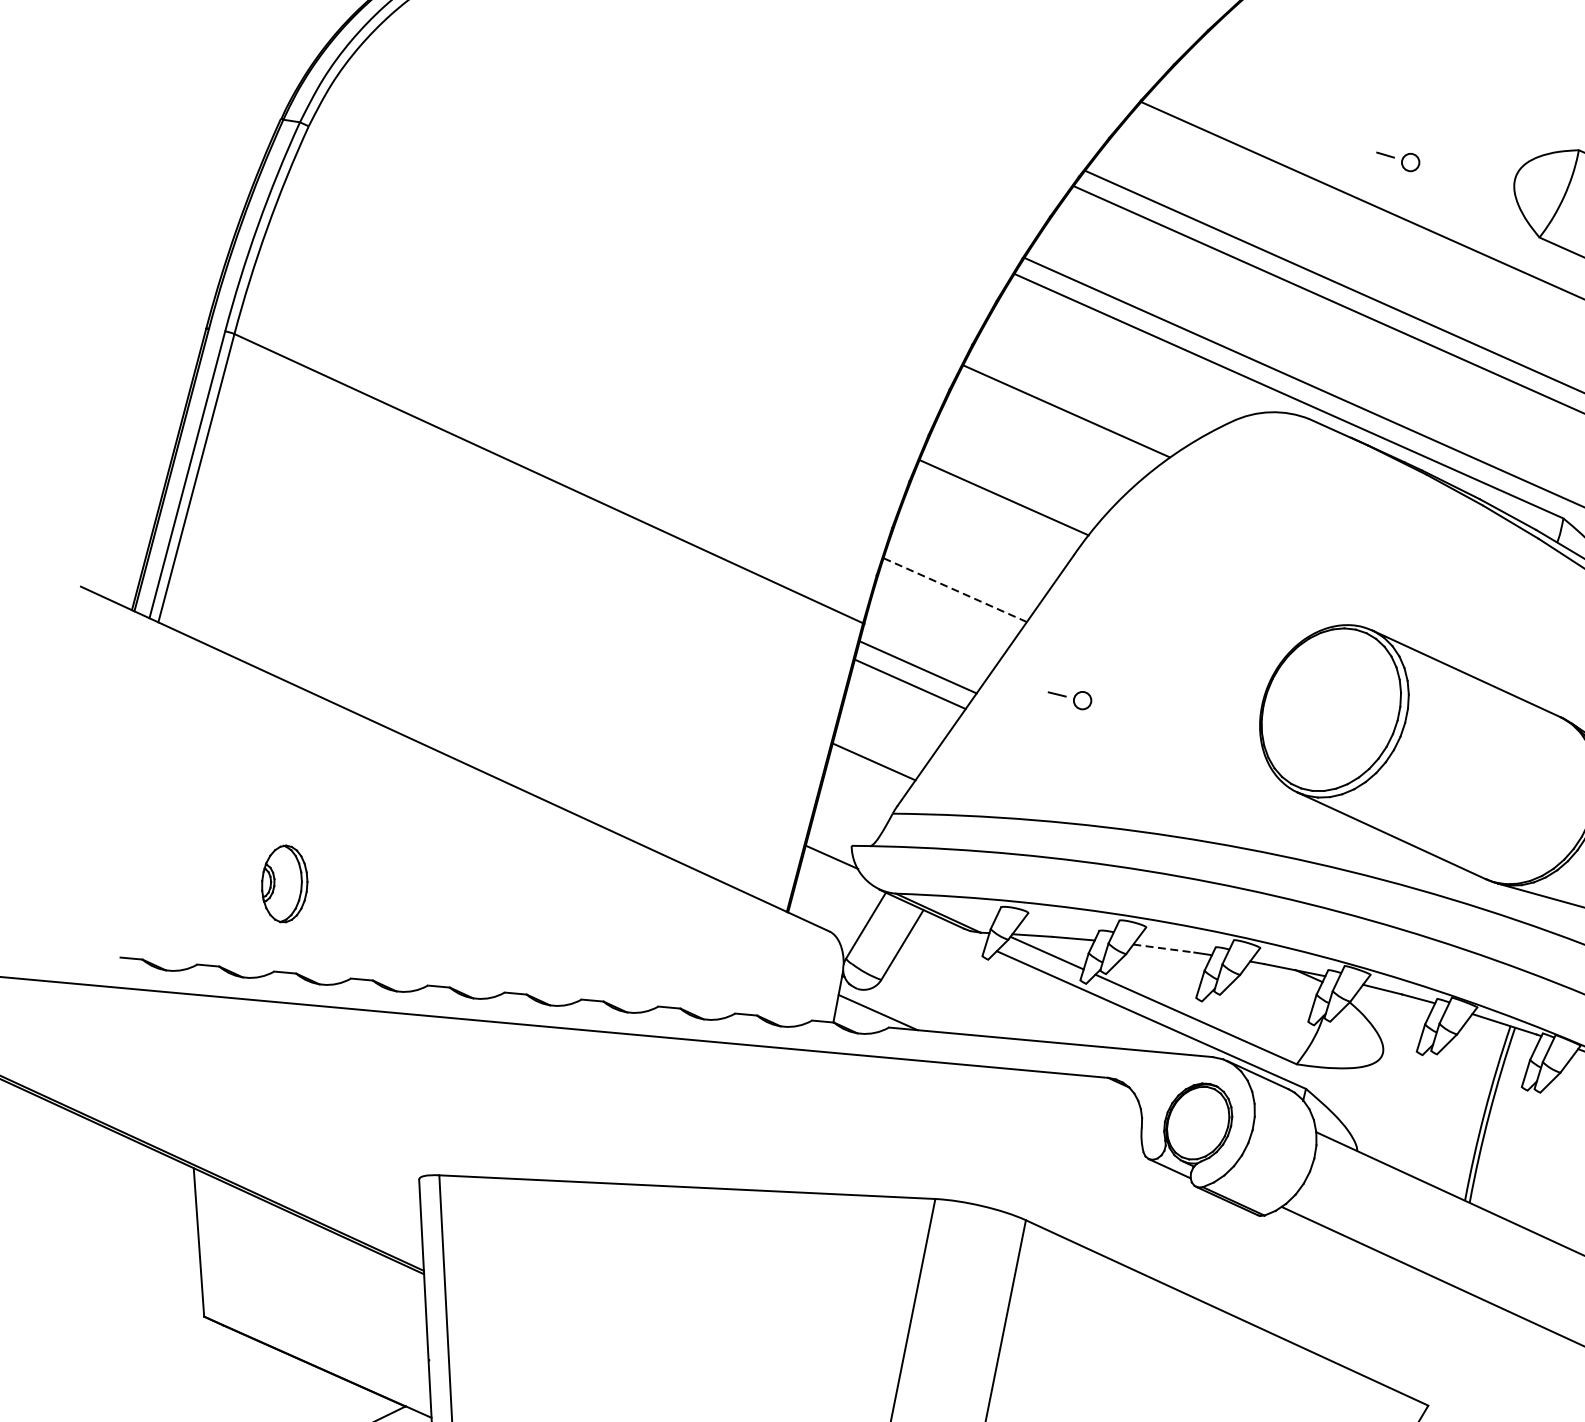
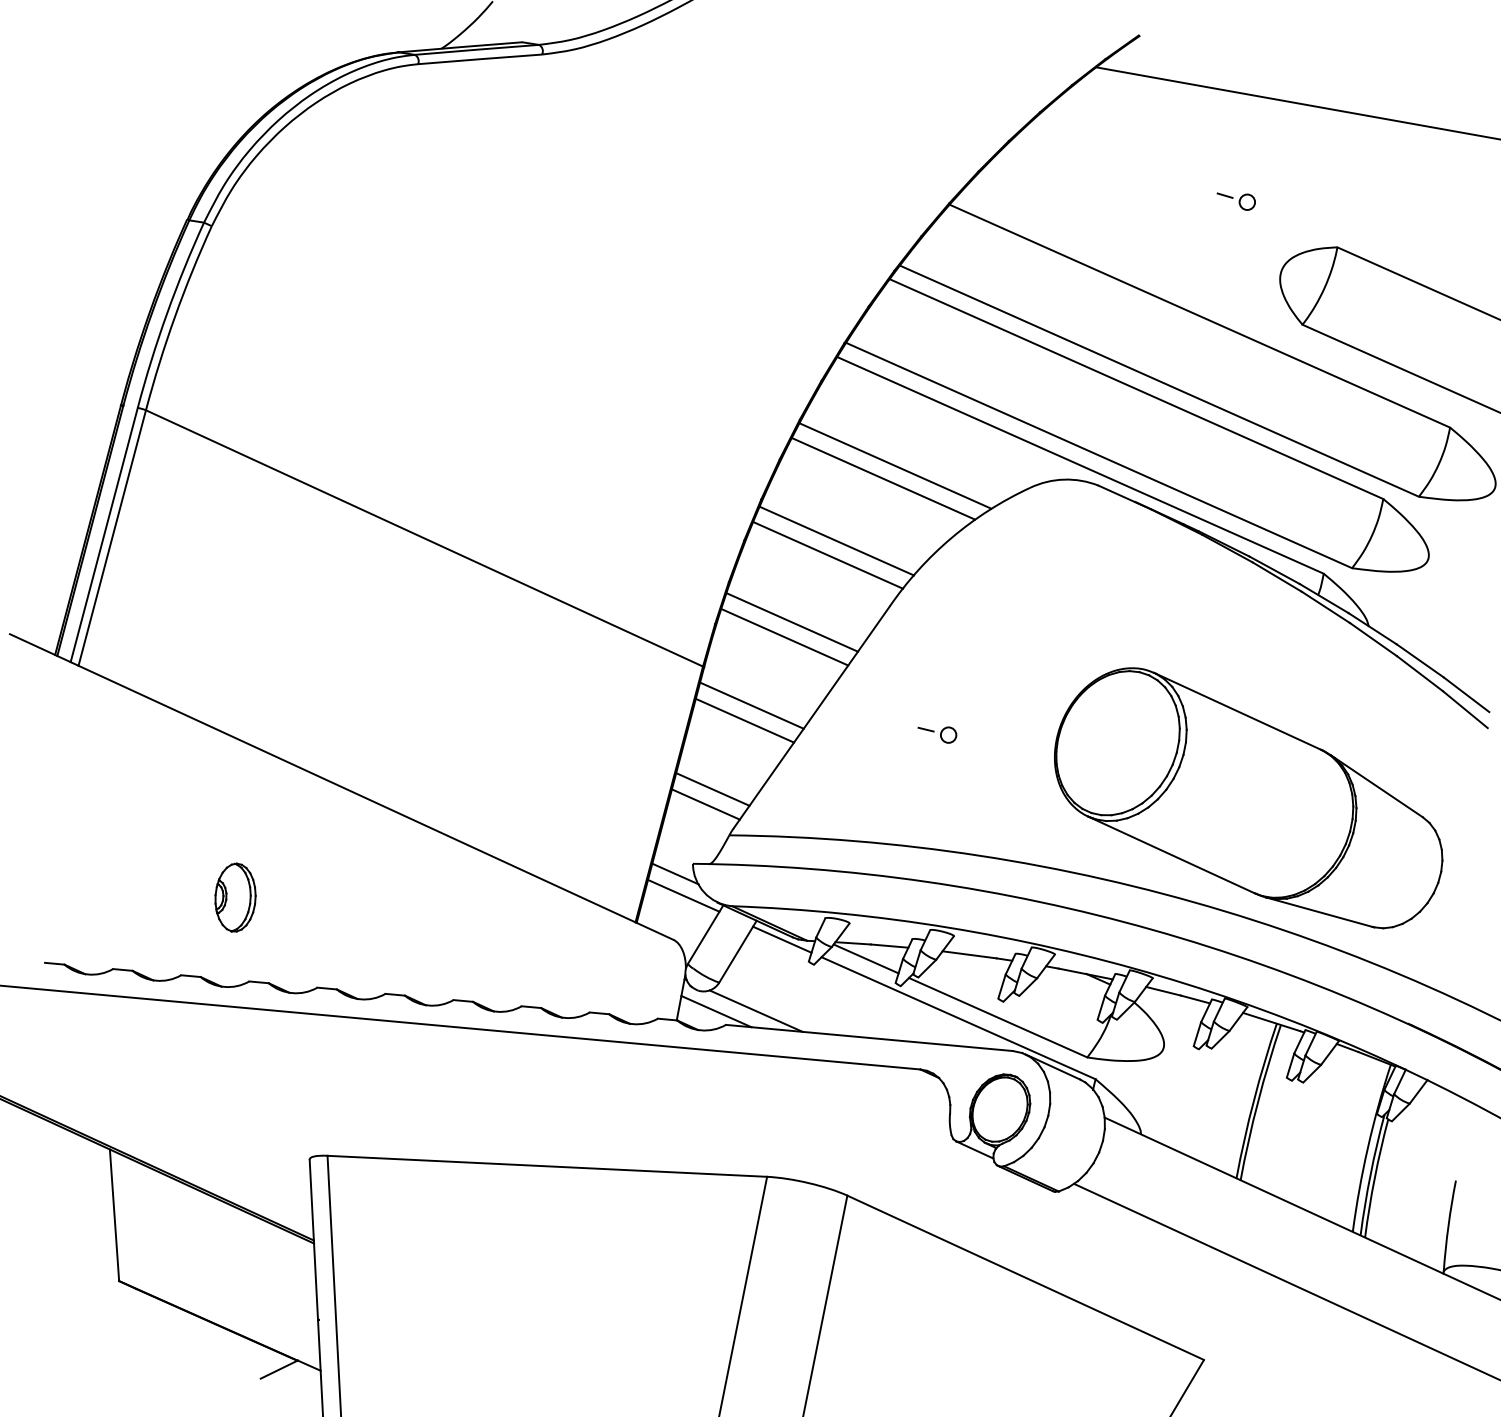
part: (1397, 161) -> (1235, 201), moved
line: (1080, 396) -> (895, 465), added
line: (1013, 480) -> (836, 540), added
line: (962, 573) -> (791, 622), added
line: (954, 590) -> (784, 637), dashed -> solid
part: (1070, 699) -> (937, 734), moved
line: (865, 778) -> (705, 804), added
line: (840, 881) -> (683, 895), added
part: (284, 883) -> (235, 897), moved
line: (952, 931) -> (782, 939), added
line: (1164, 948) -> (970, 954), dashed -> solid
line: (922, 1011) -> (755, 1010), added

